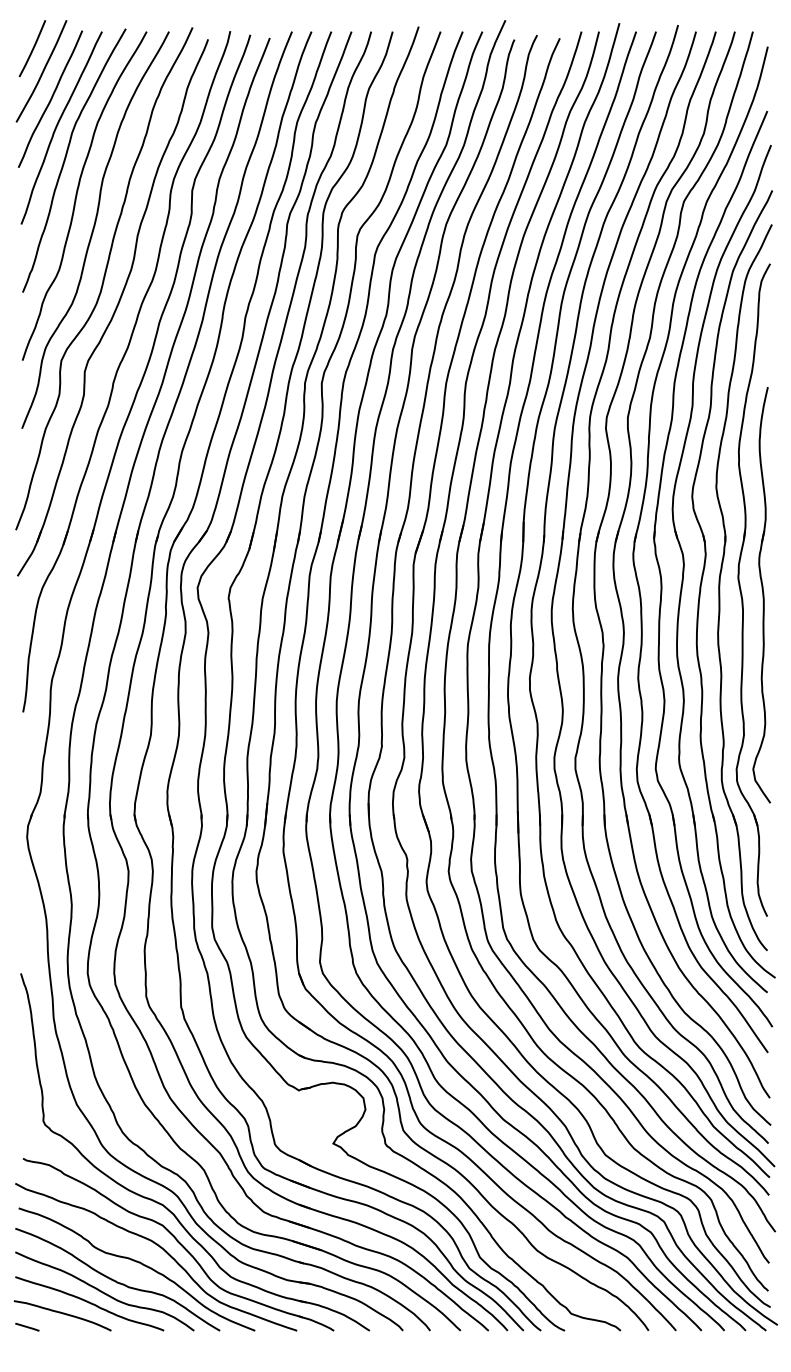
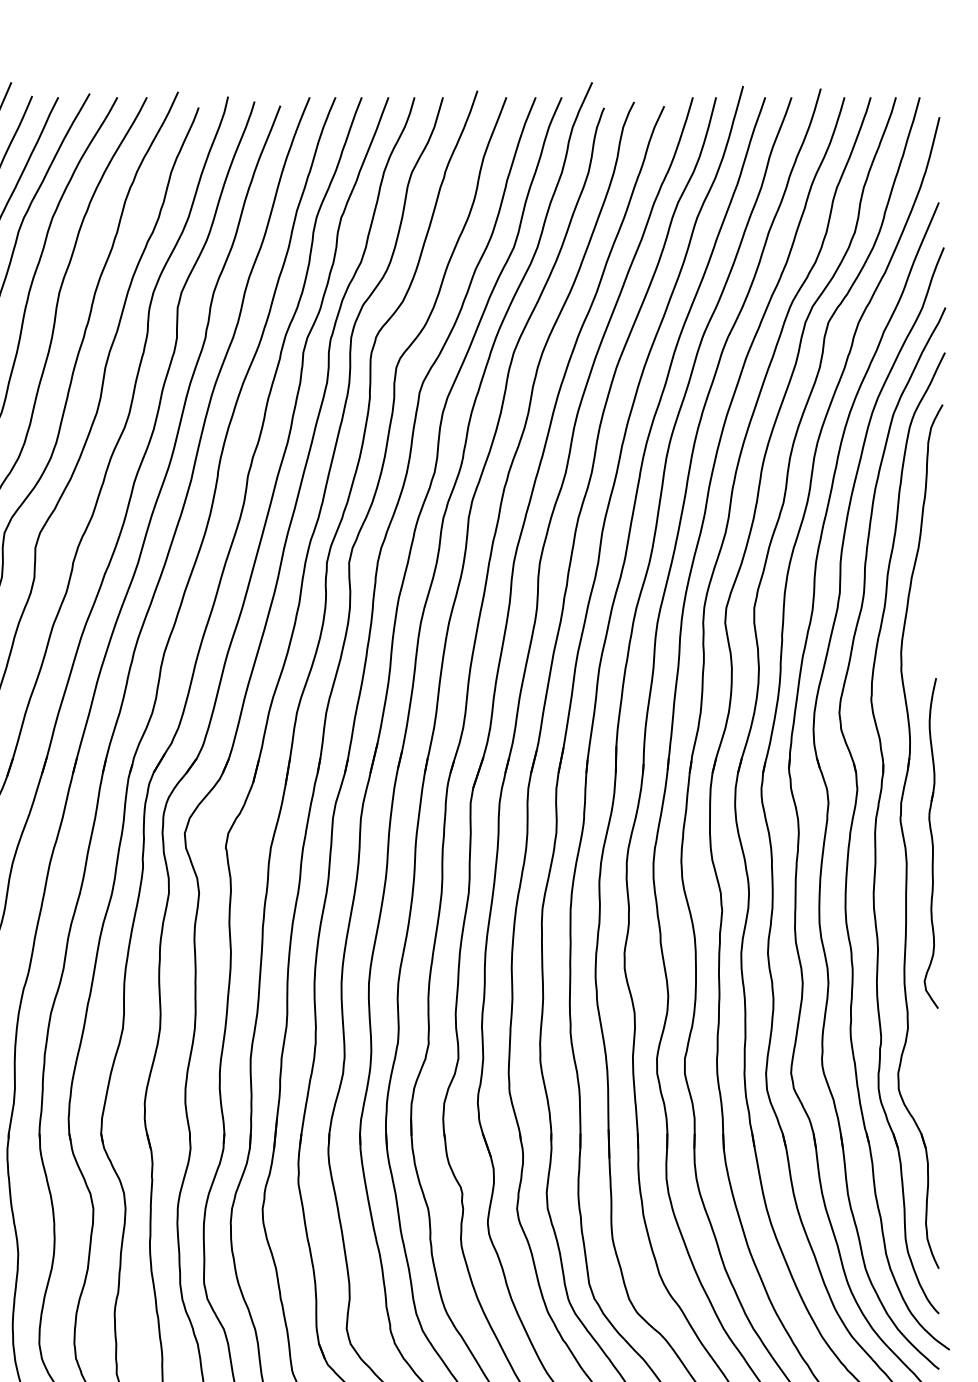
part: (761, 595) -> (931, 843), size x0.6

